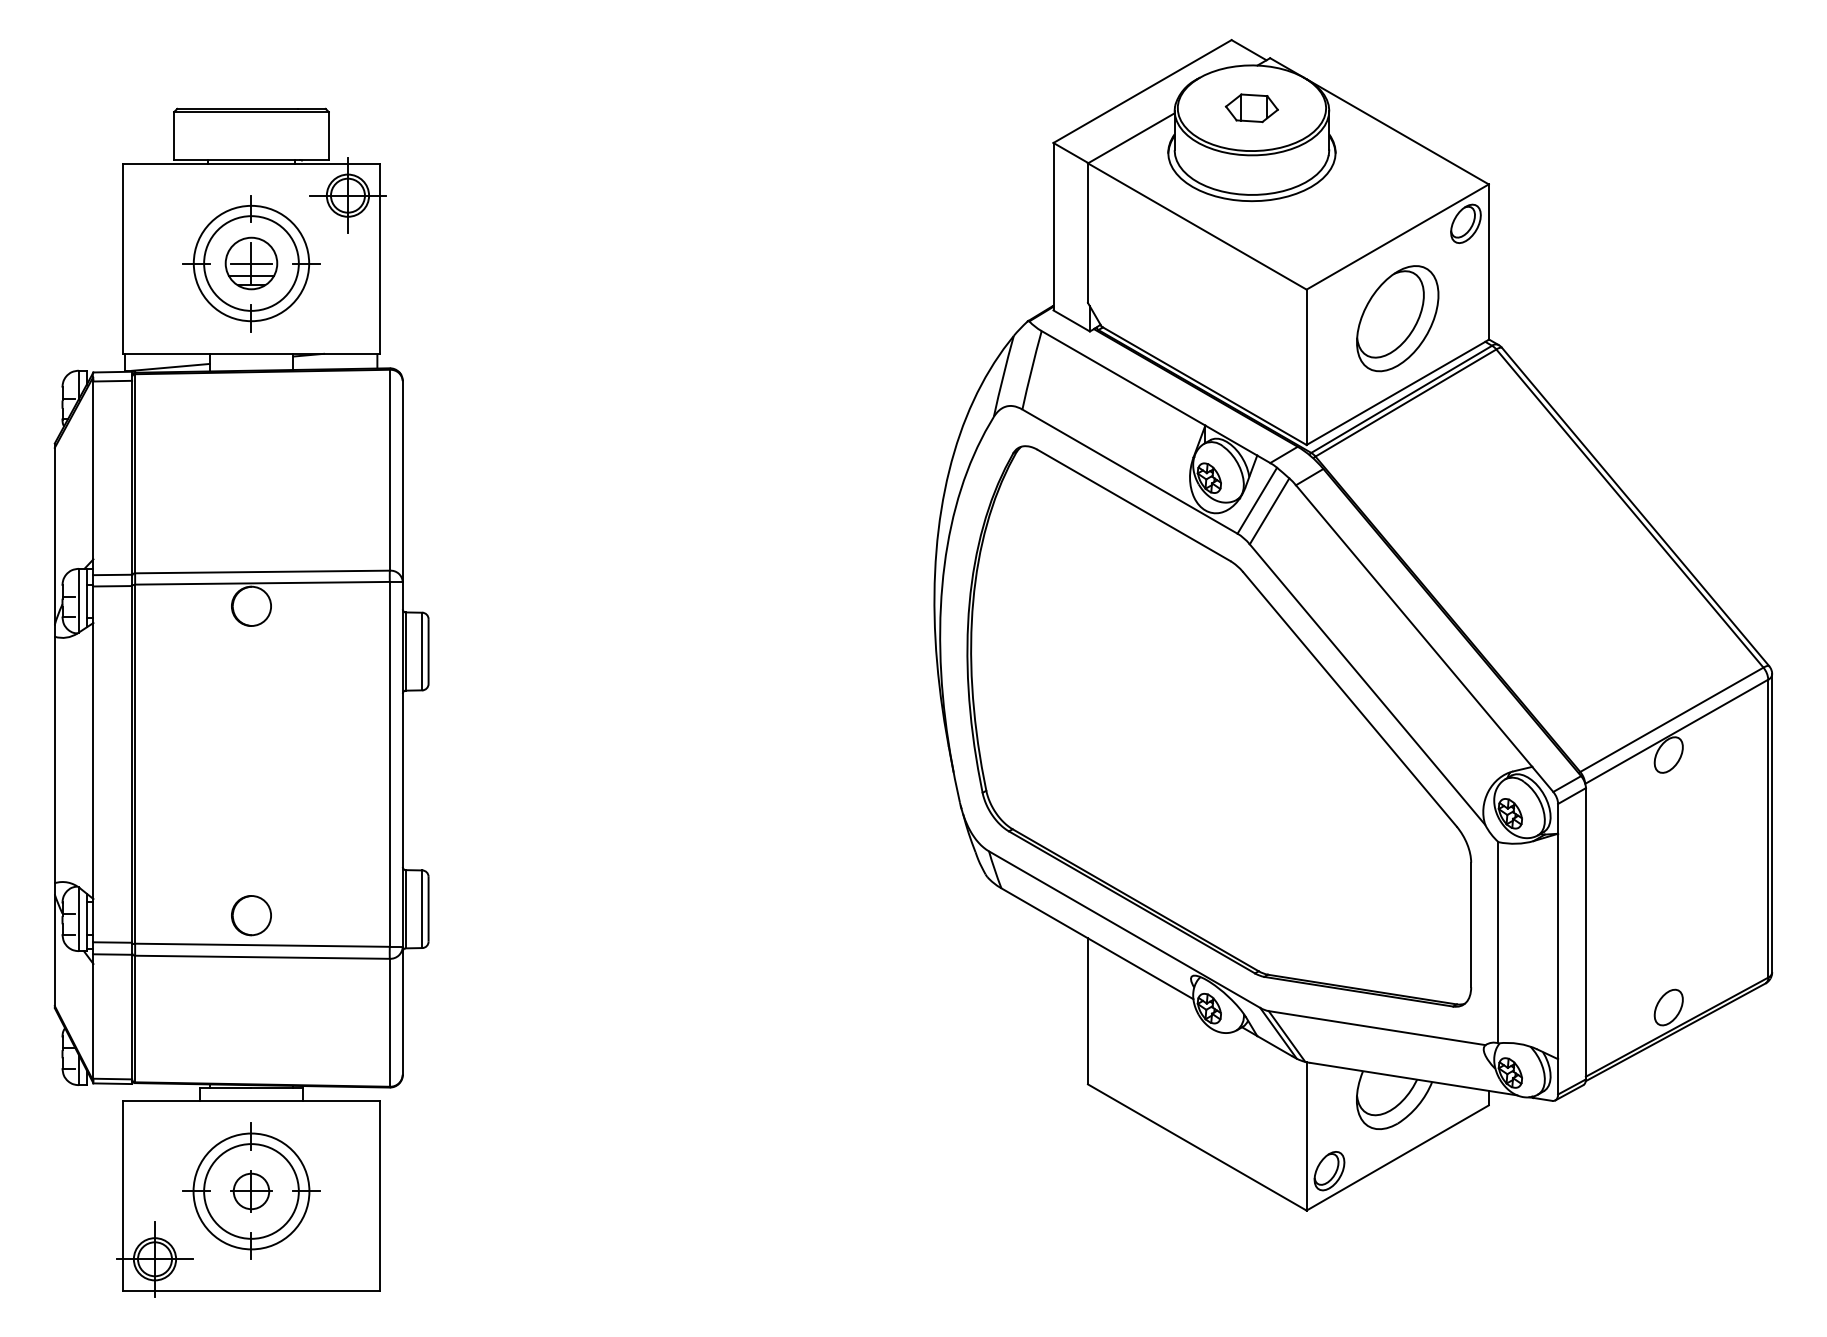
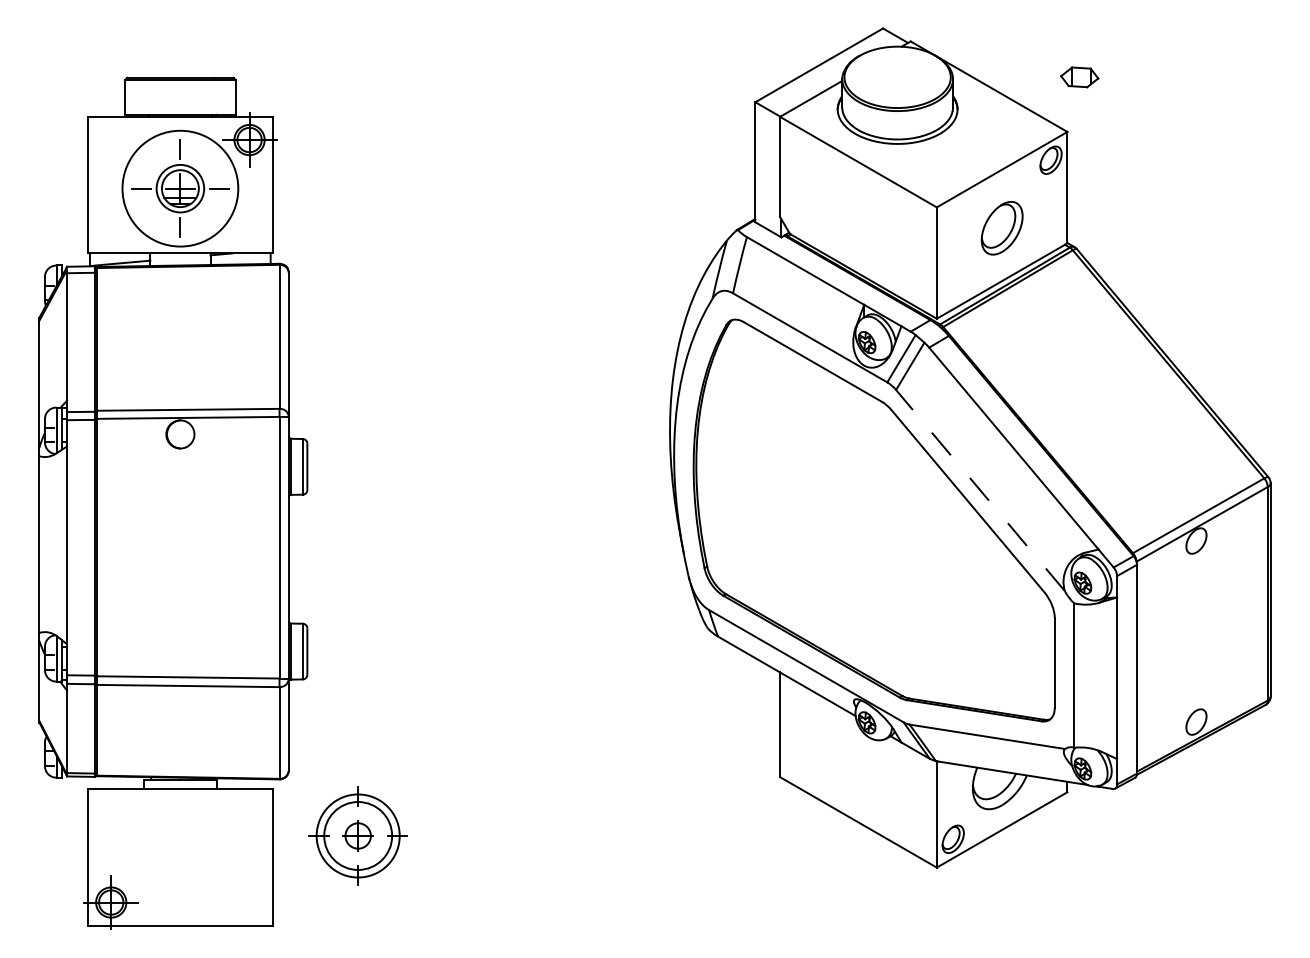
part: (1251, 108) -> (1079, 77), moved
circle: (251, 263) -> (180, 188), size x0.7
circle: (251, 263) -> (180, 188), size x1.4
part: (1397, 318) -> (1001, 228), size x0.7
line: (1367, 684) -> (980, 490), solid -> dashed
circle: (251, 915) -> (180, 656), removed
part: (251, 1190) -> (358, 835), moved

